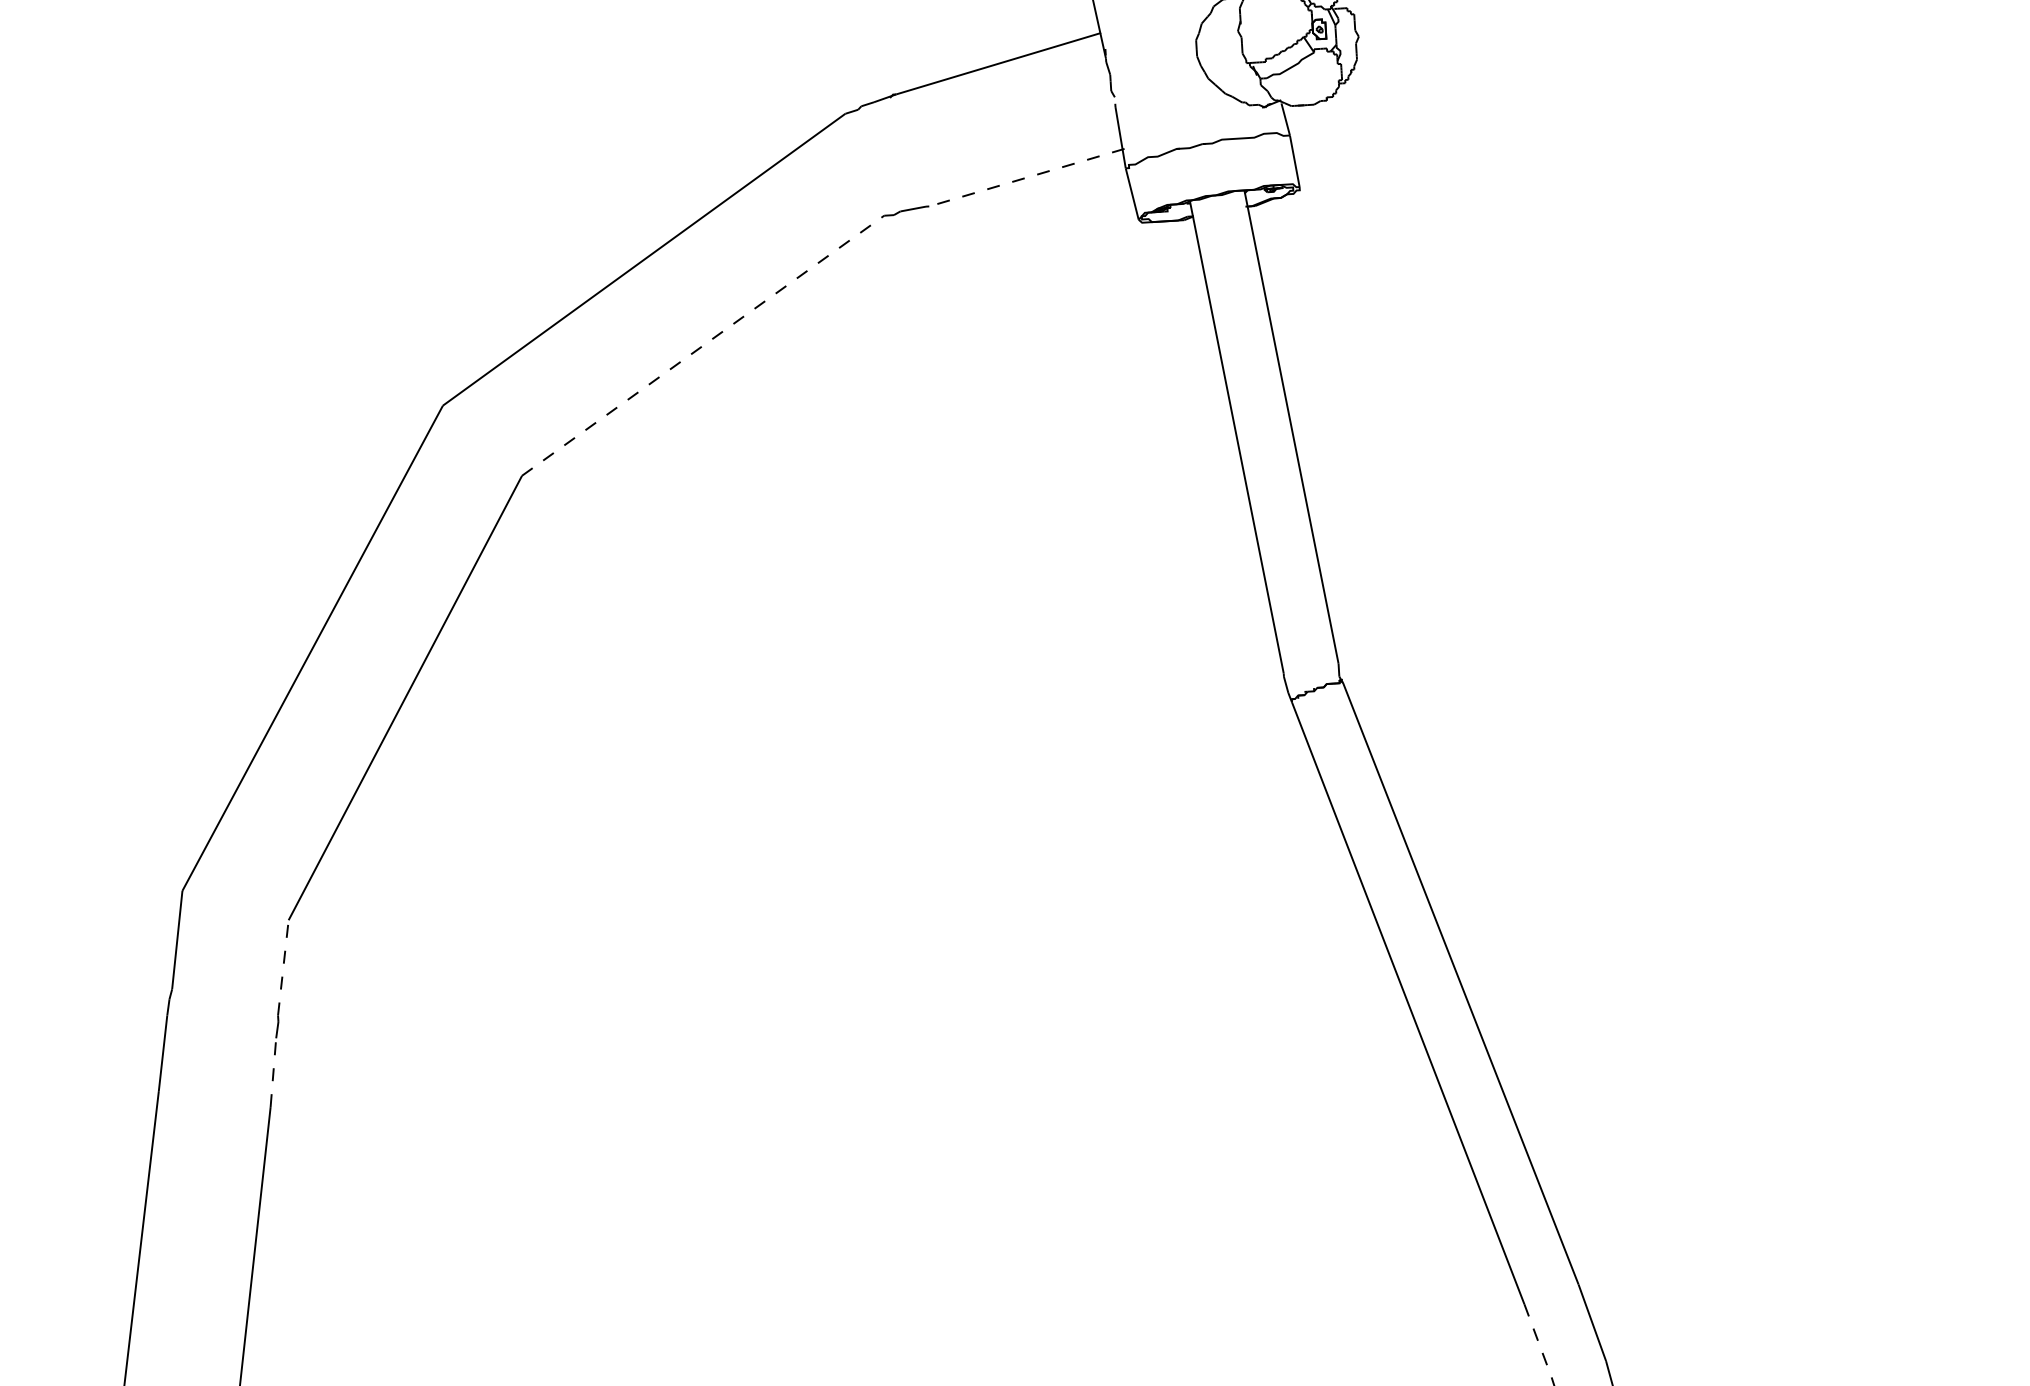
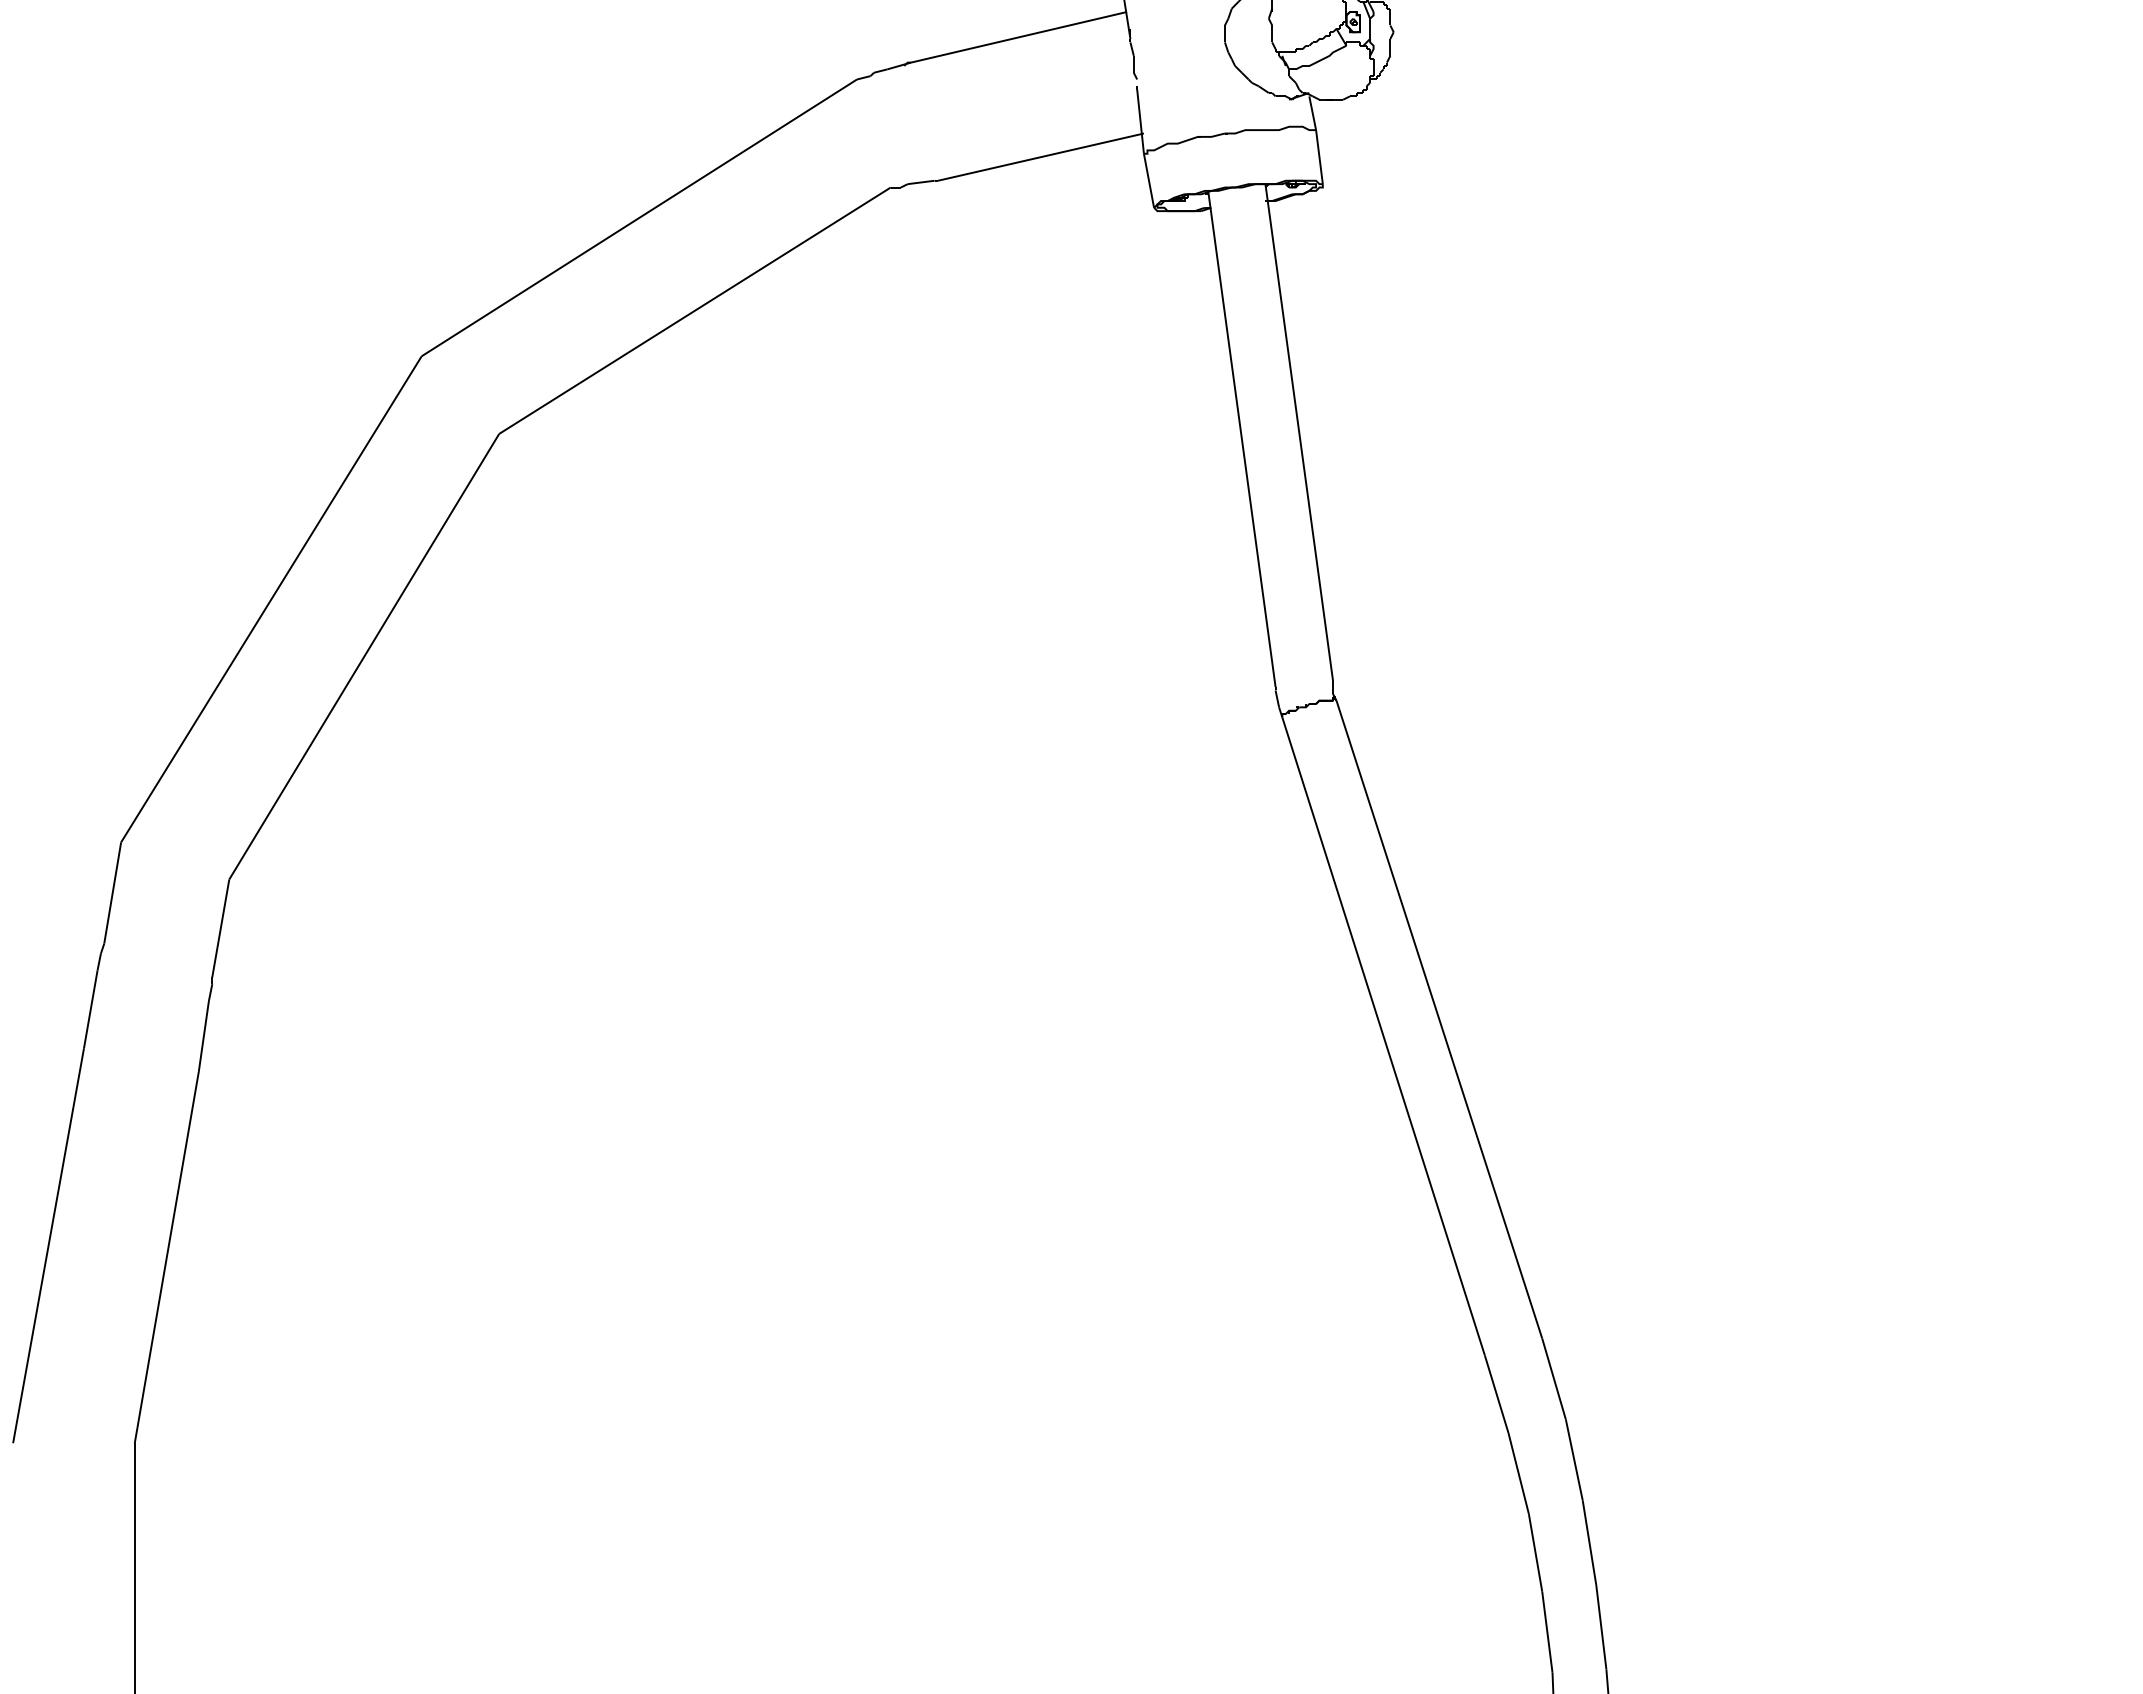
line: (1026, 178) -> (1040, 157), dashed -> solid
line: (703, 345) -> (695, 310), dashed -> solid
line: (283, 967) -> (220, 928), dashed -> solid
line: (273, 1072) -> (203, 1036), dashed -> solid
line: (1537, 1341) -> (1496, 1394), dashed -> solid

